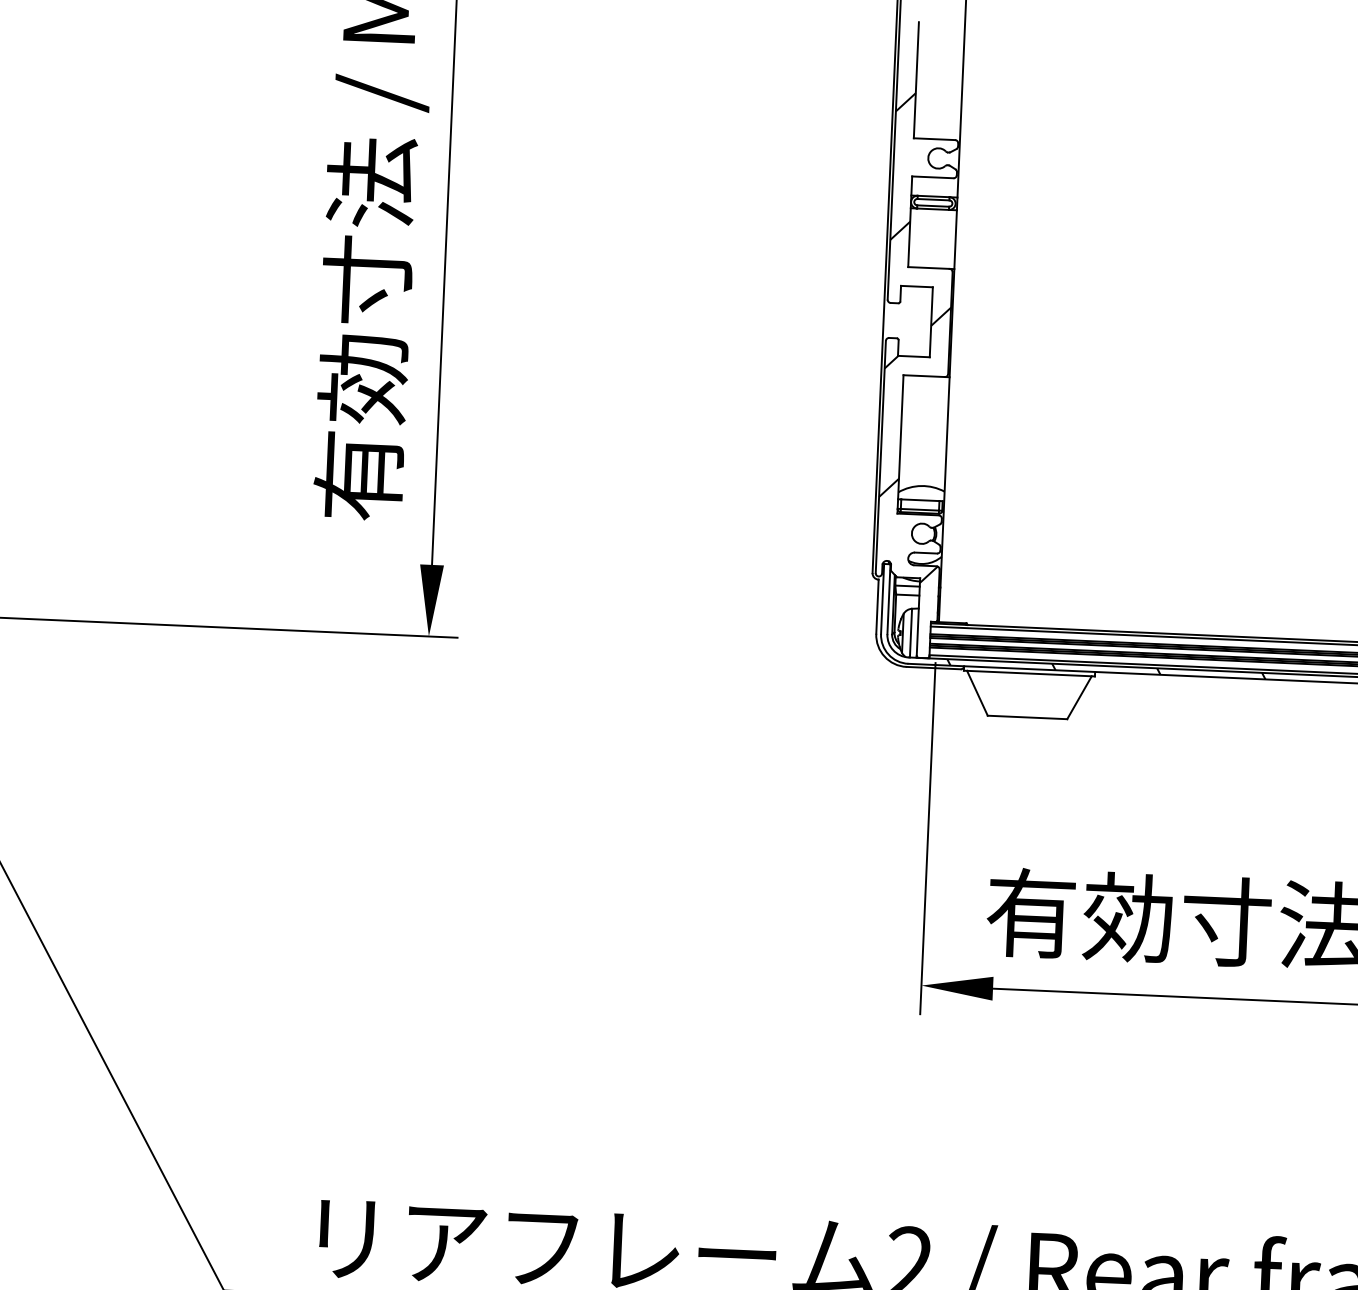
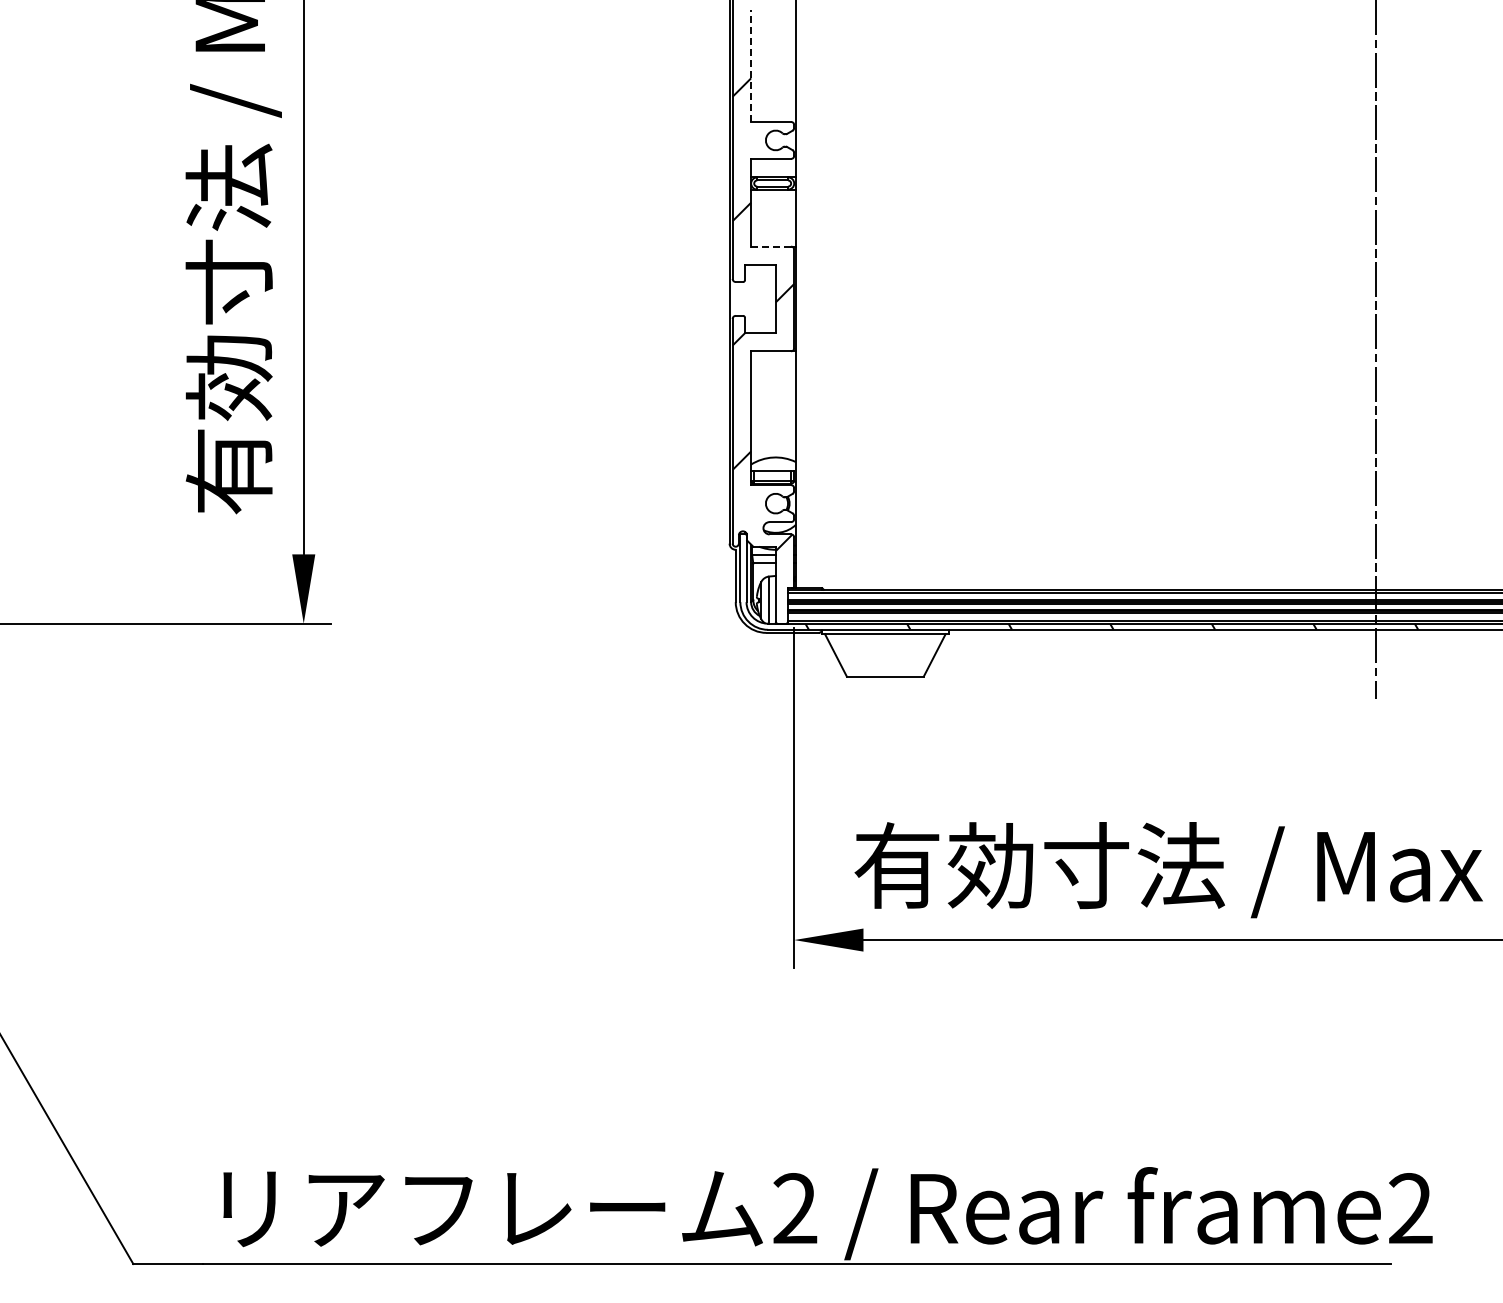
line: (916, 79) -> (751, 65), solid -> dashed
line: (928, 267) -> (770, 246), solid -> dashed

